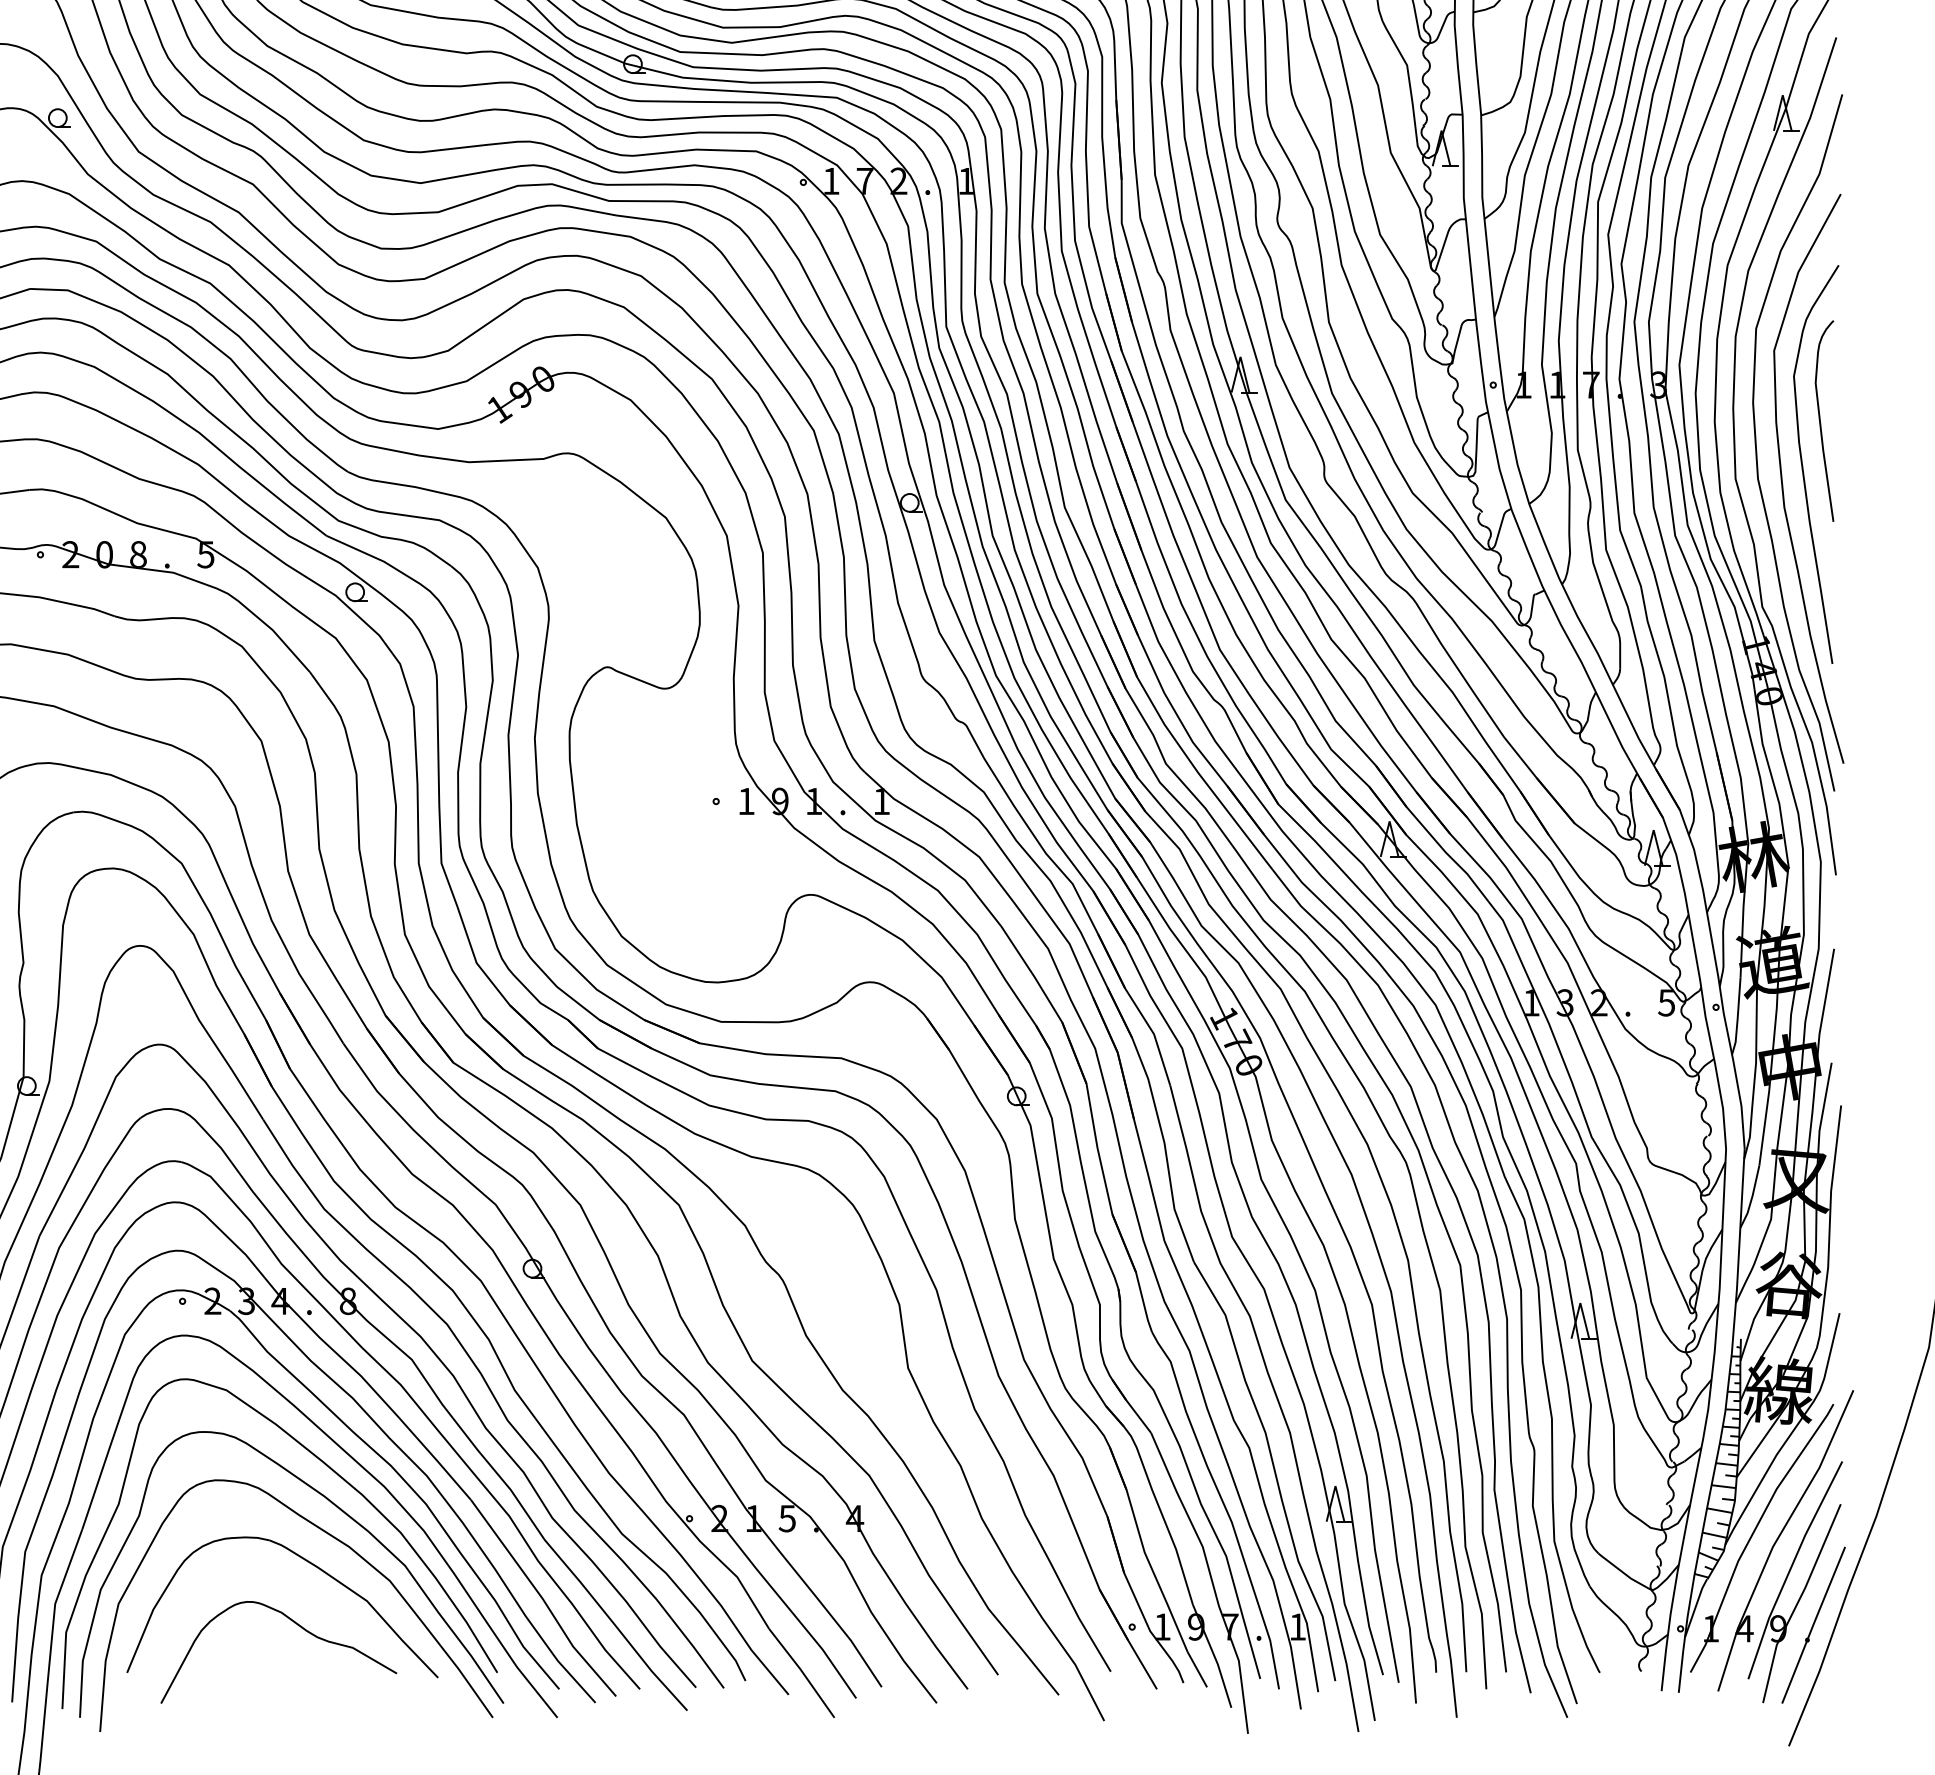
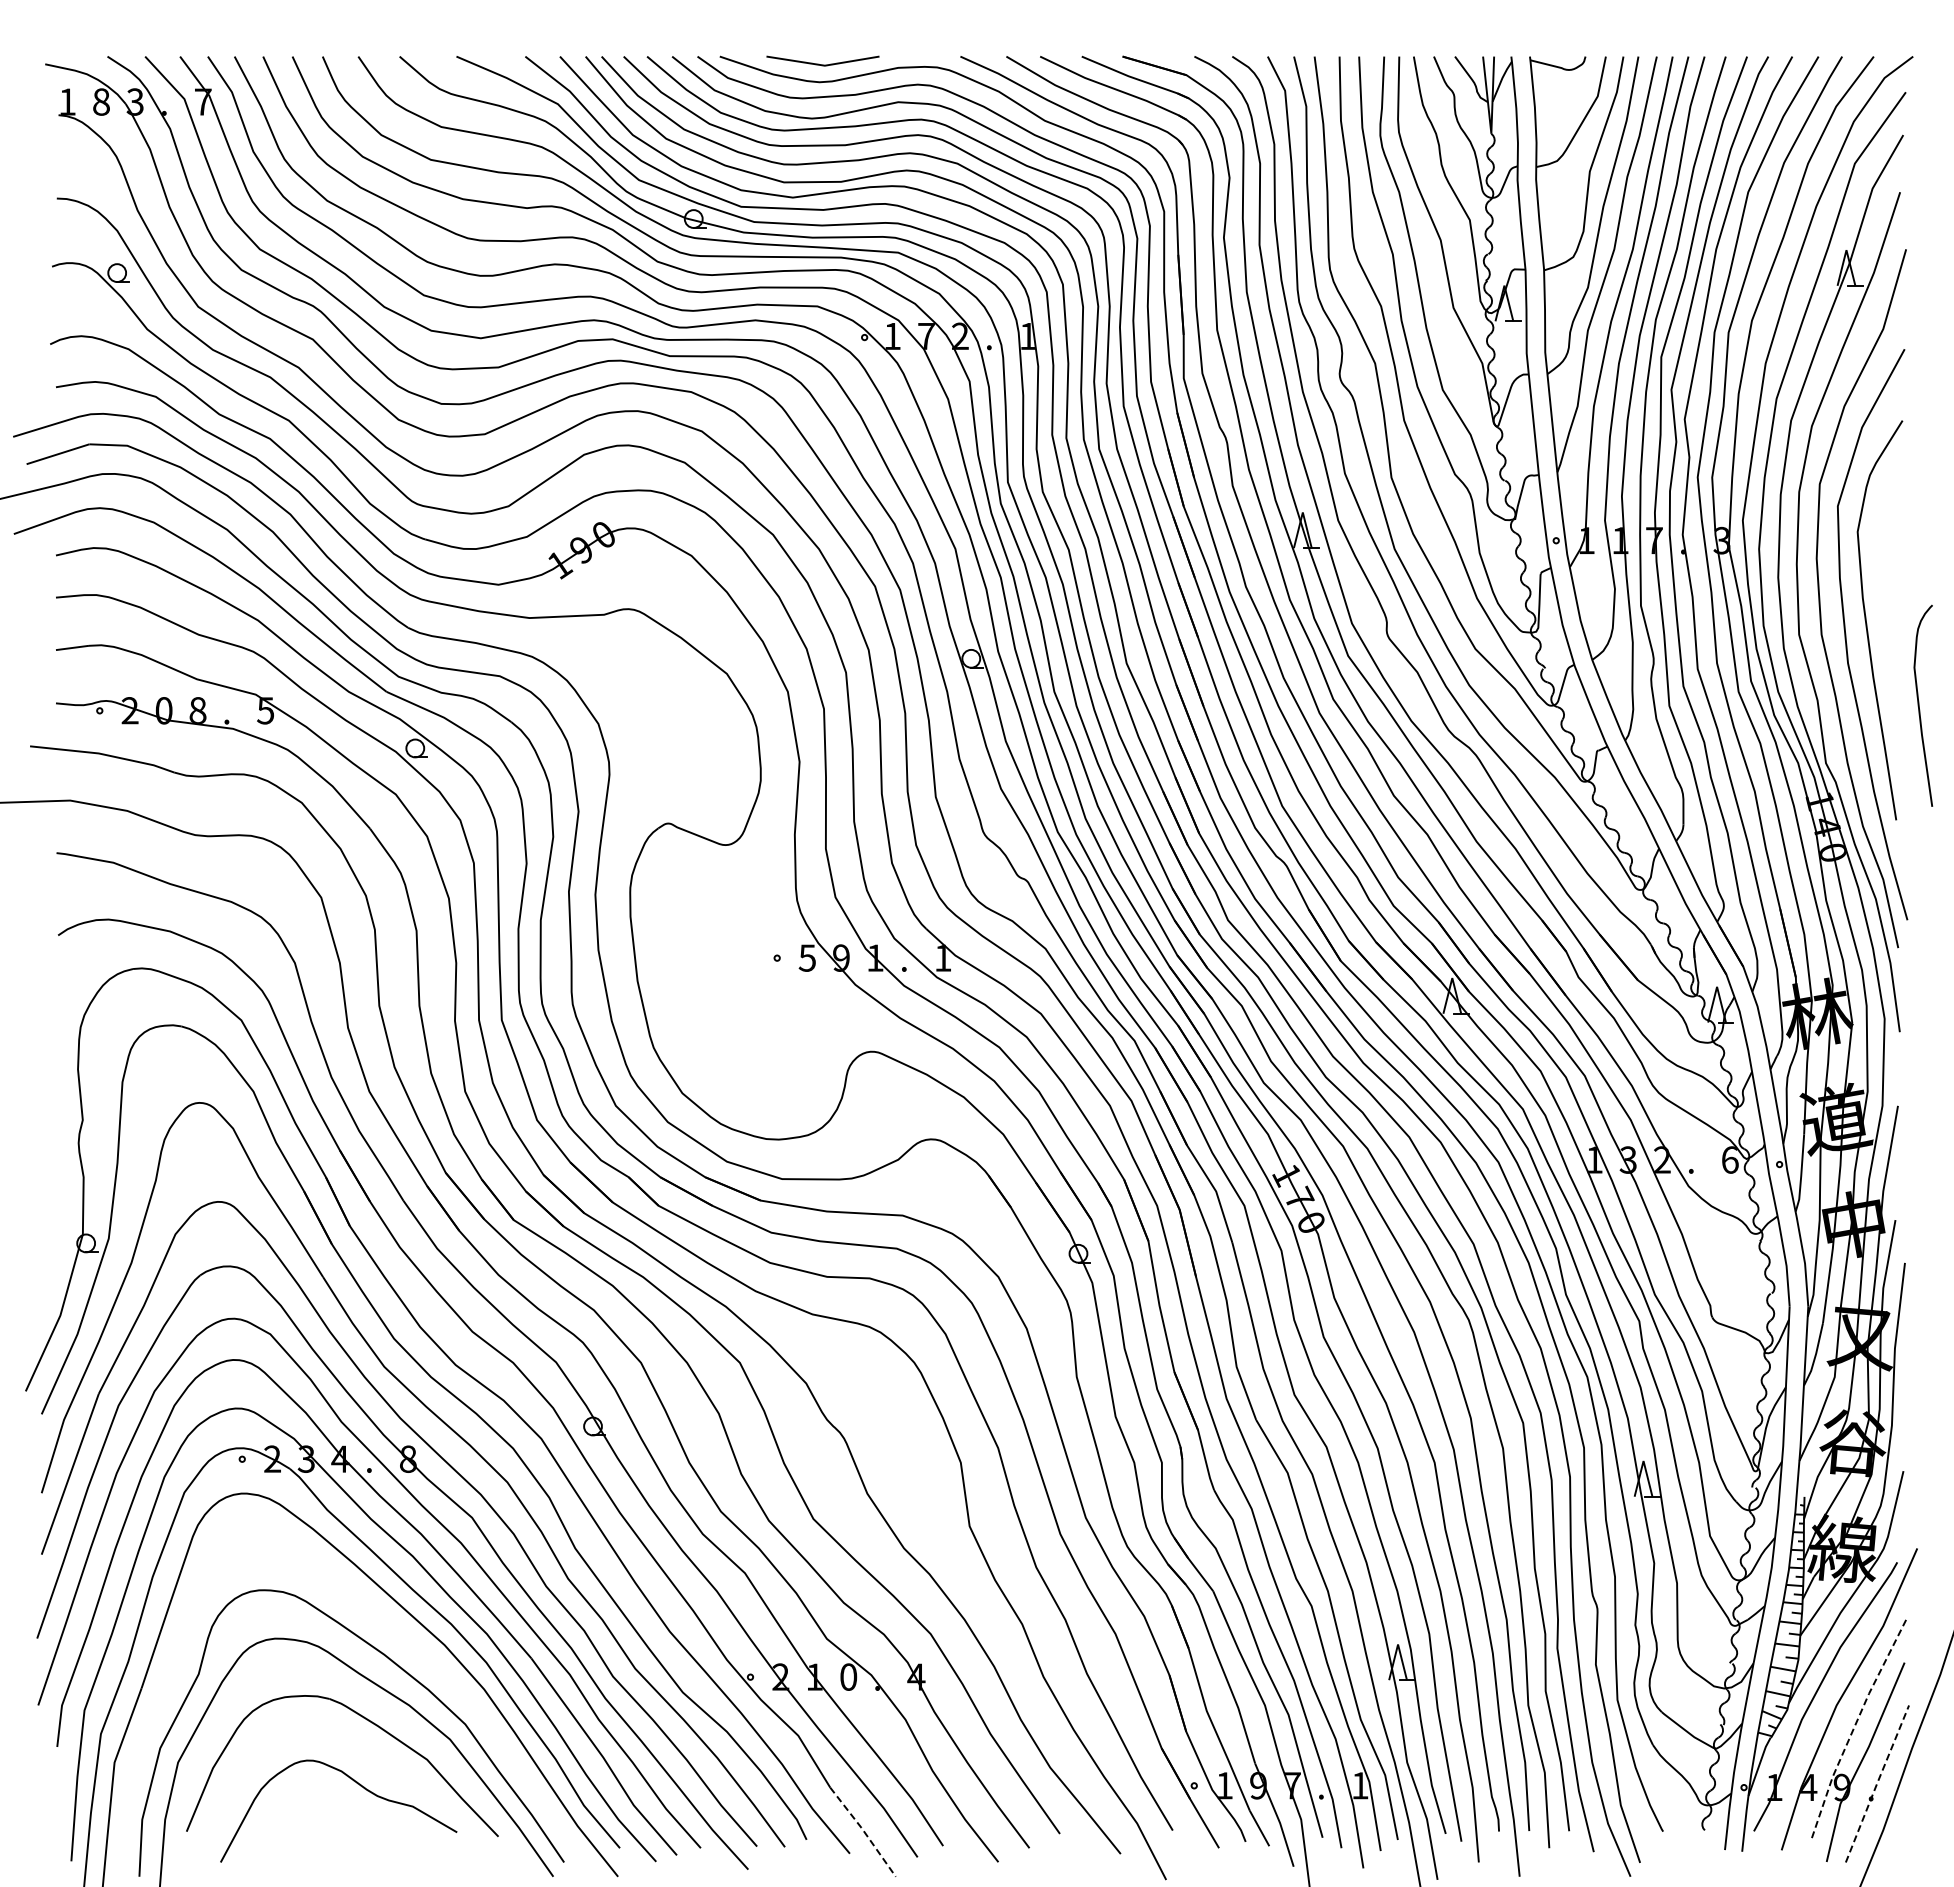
curve: (1820, 420) -> (1919, 705), moved
text: (745, 800) -> (806, 957), 1 -> 5
text: (1666, 1002) -> (1729, 1159), 5 -> 6
curve: (334, 1473) -> (394, 1631), removed
text: (787, 1518) -> (848, 1676), 5 -> 0
line: (1790, 1567) -> (1854, 1726), solid -> dashed
line: (1813, 1624) -> (1877, 1783), solid -> dashed
line: (802, 1672) -> (863, 1831), solid -> dashed

